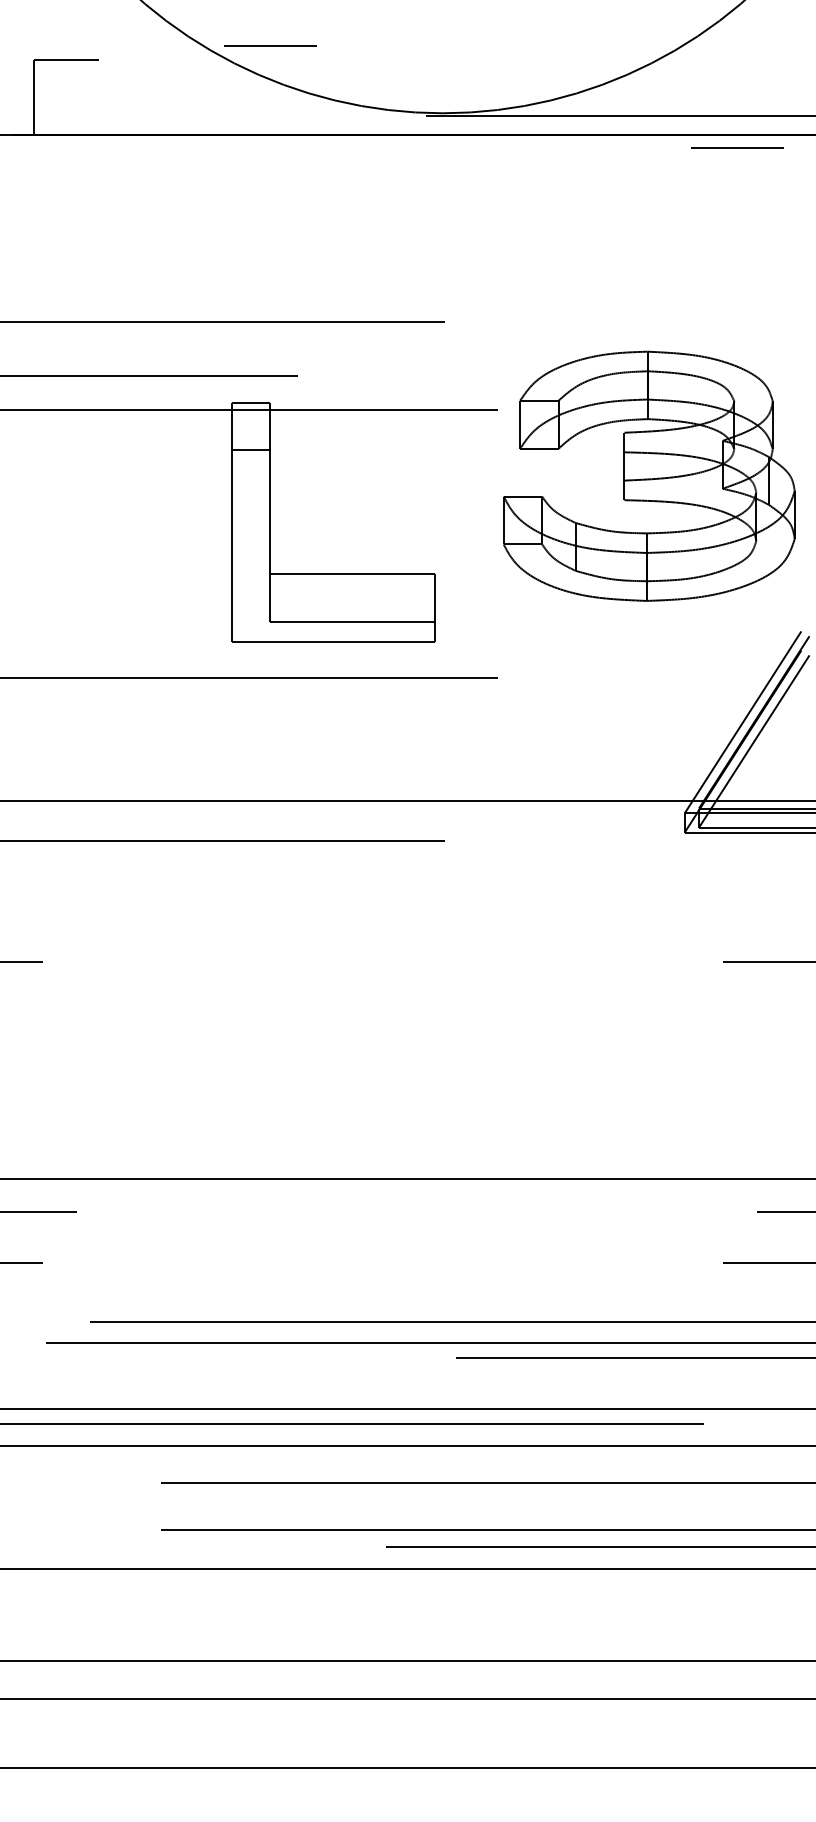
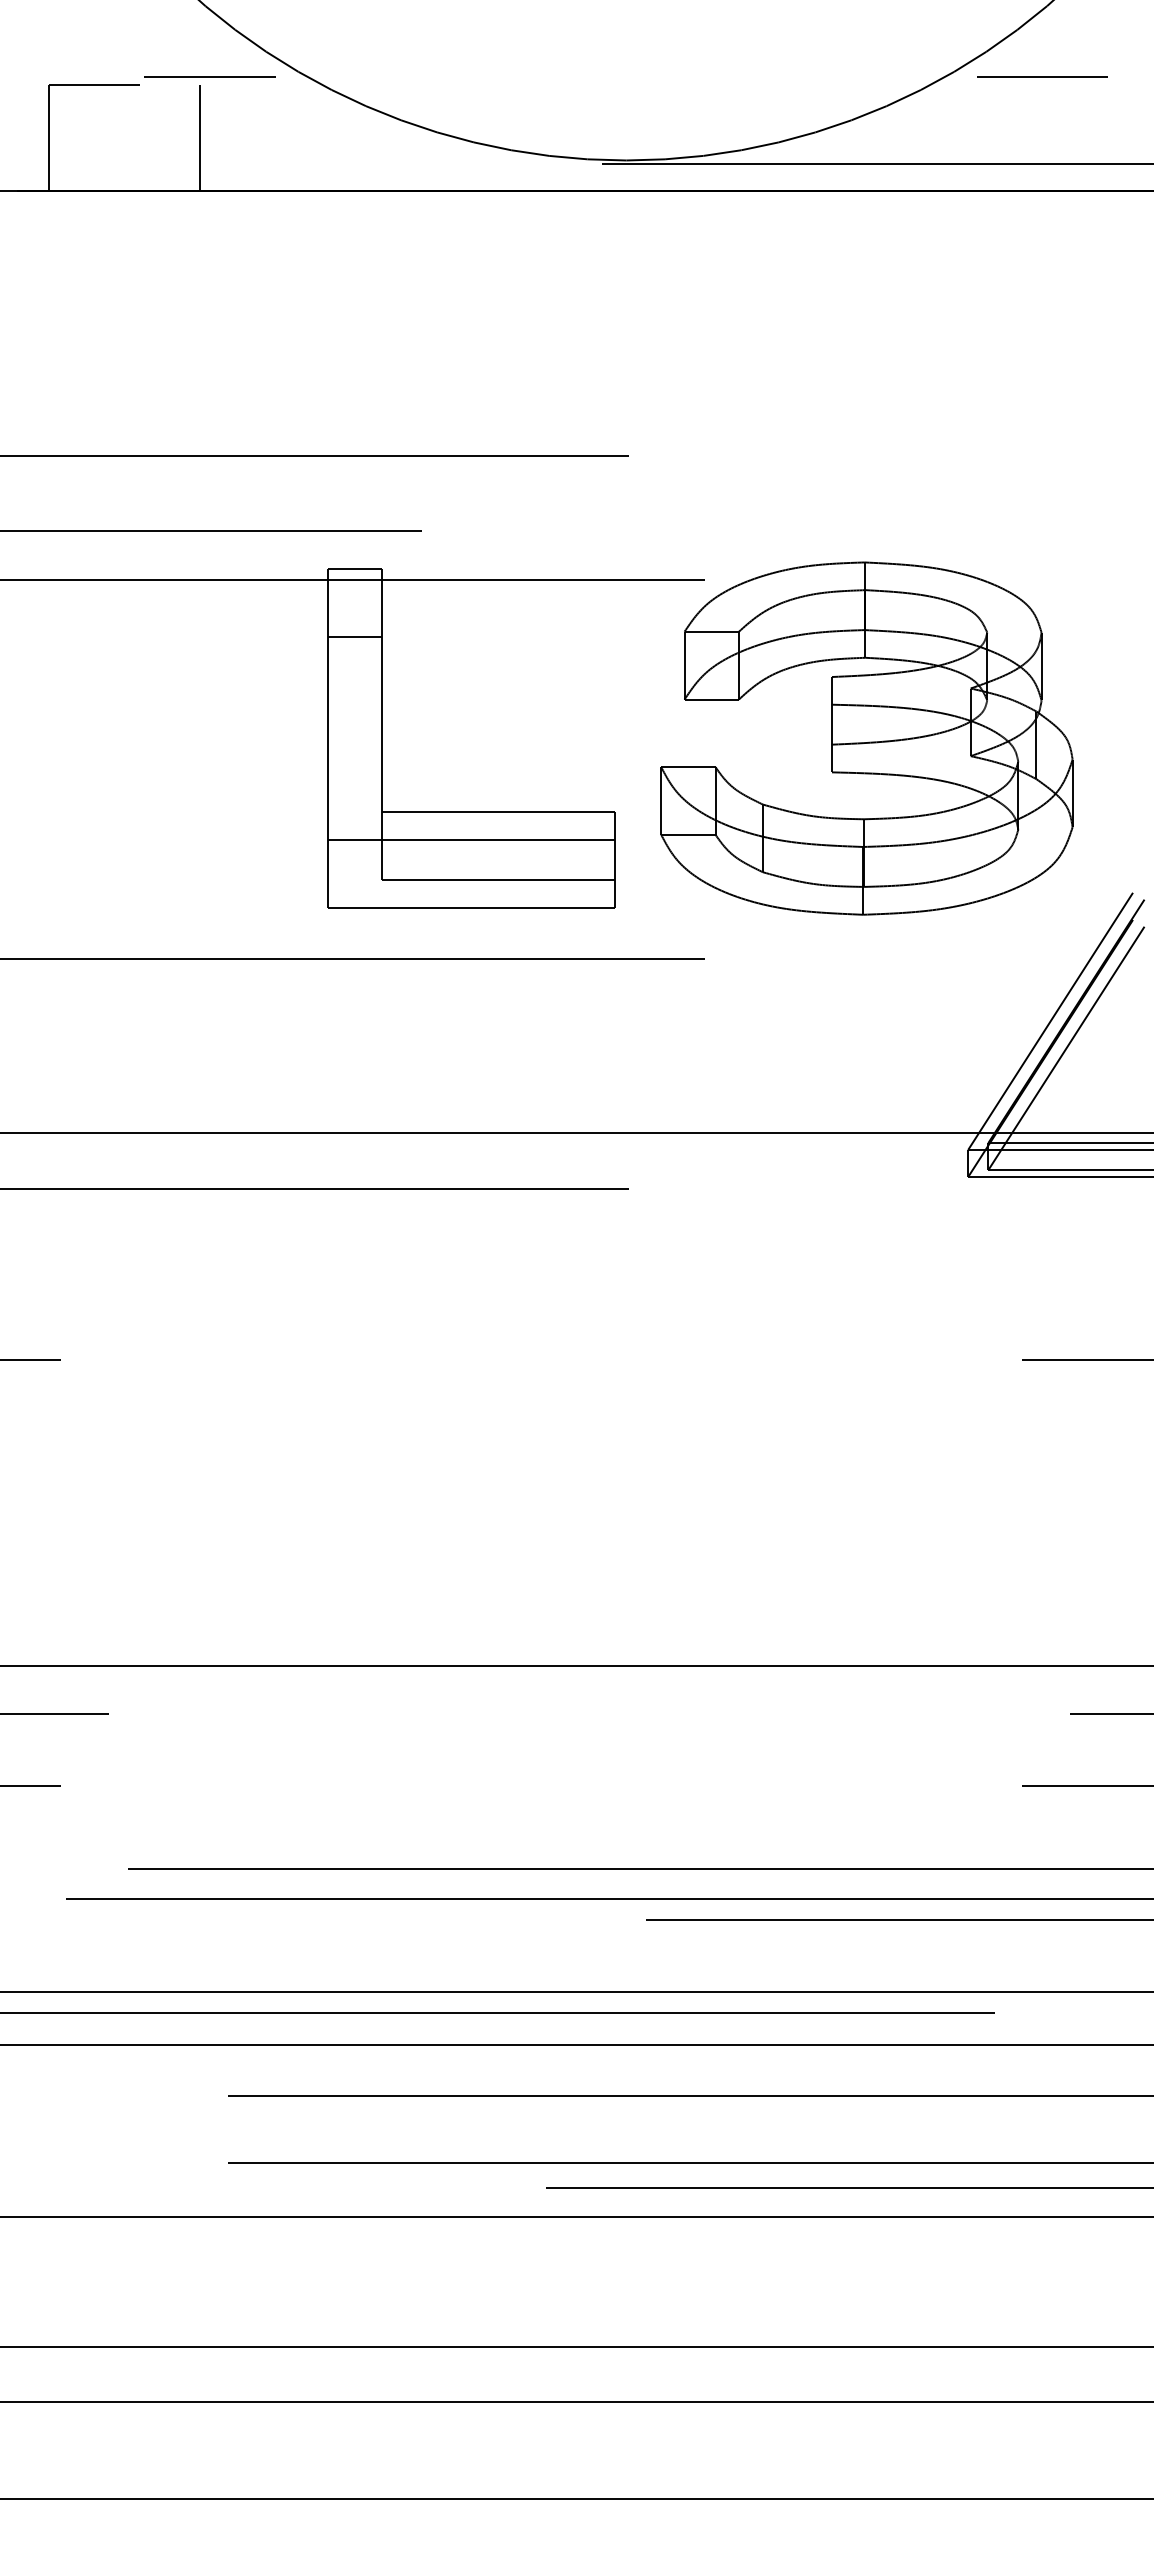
line: (270, 45) -> (209, 76), moved
line: (140, 97) -> (199, 137), added
line: (737, 147) -> (1042, 76), moved
part: (648, 476) -> (866, 738), moved
line: (332, 594) -> (470, 840), added

